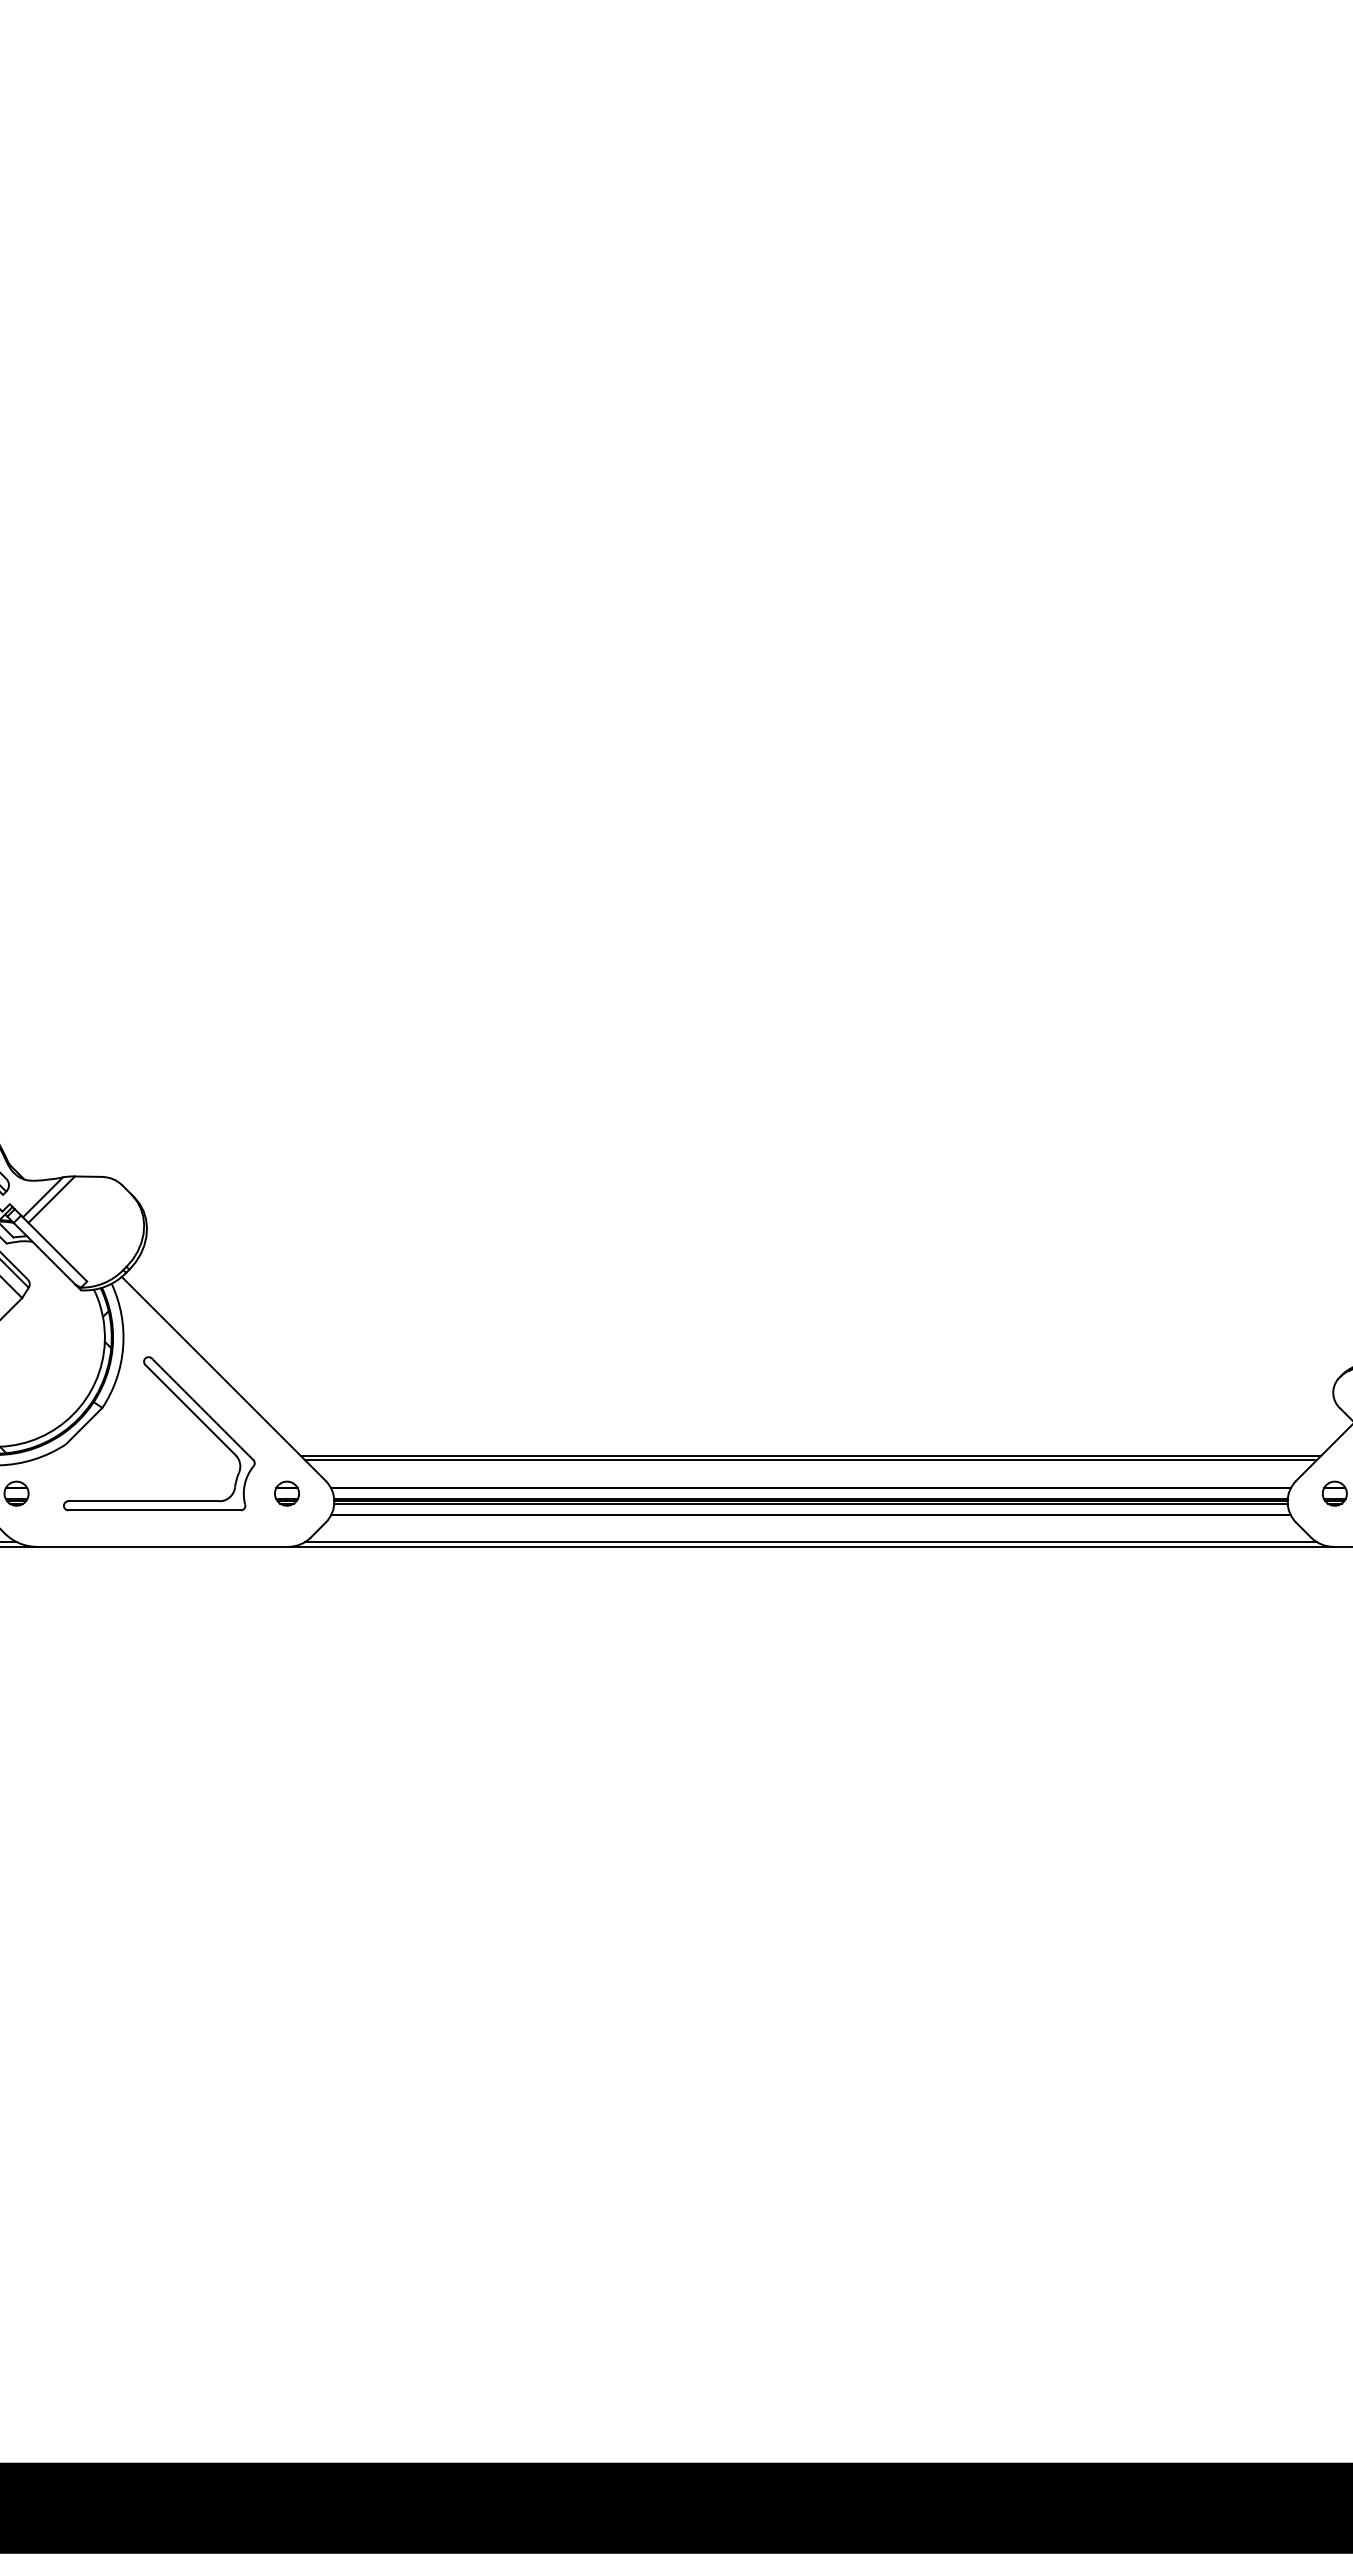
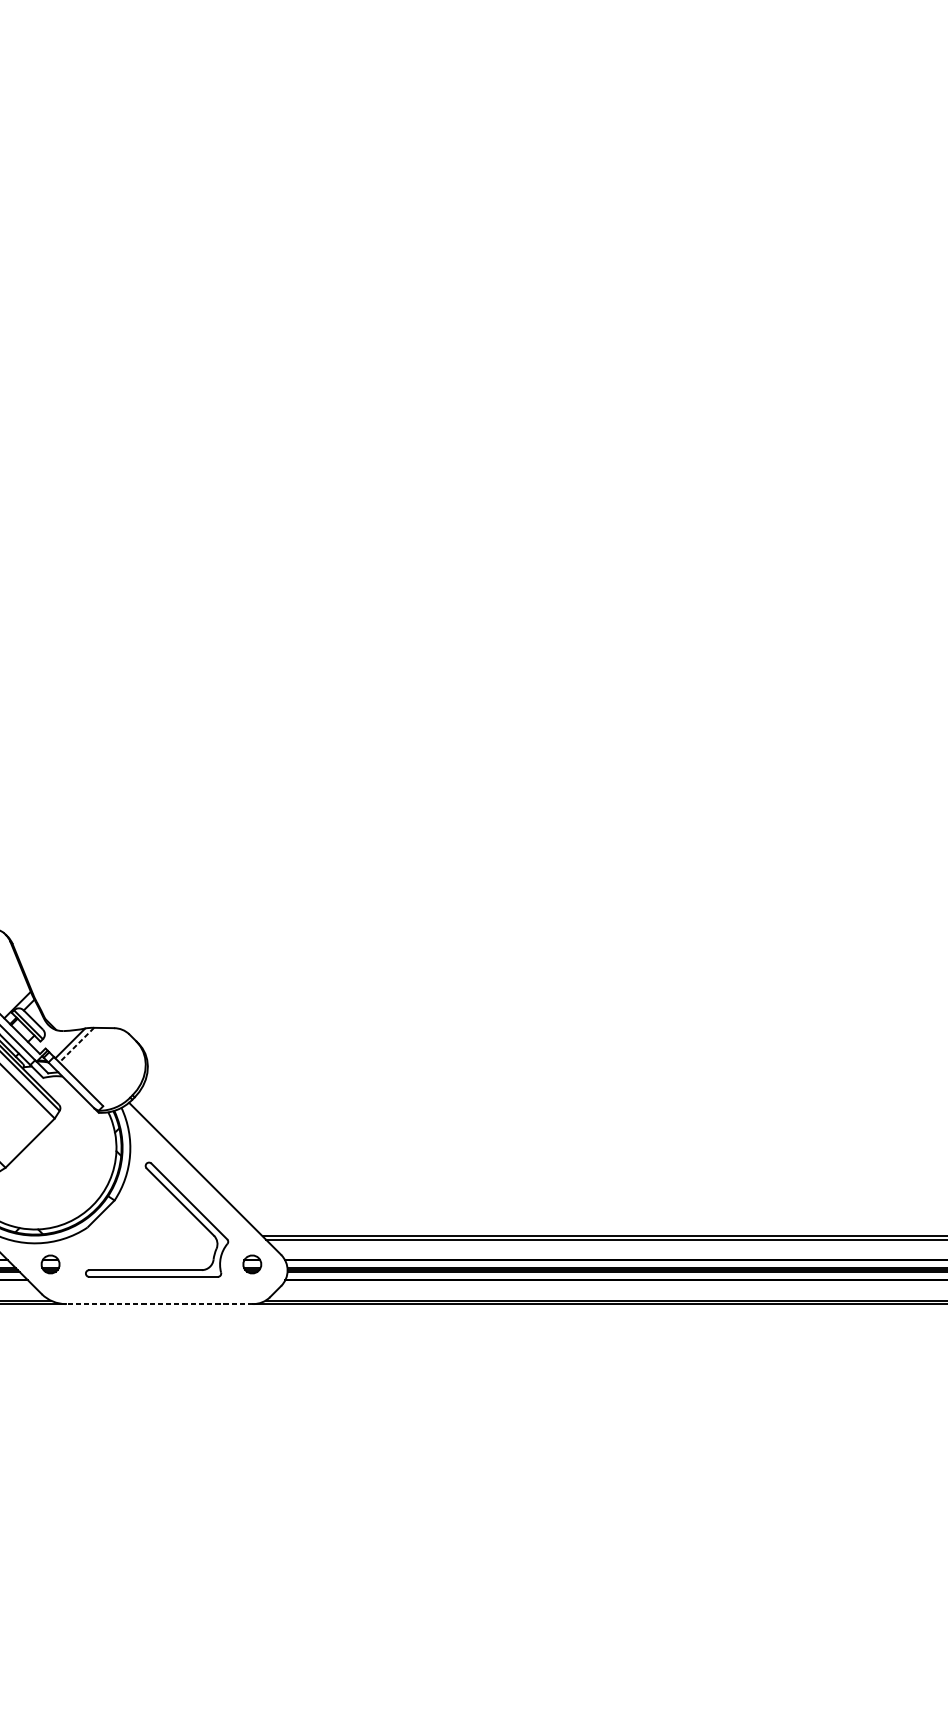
line: (51, 1199) -> (76, 1045), solid -> dashed
line: (162, 1546) -> (159, 1303), solid -> dashed

